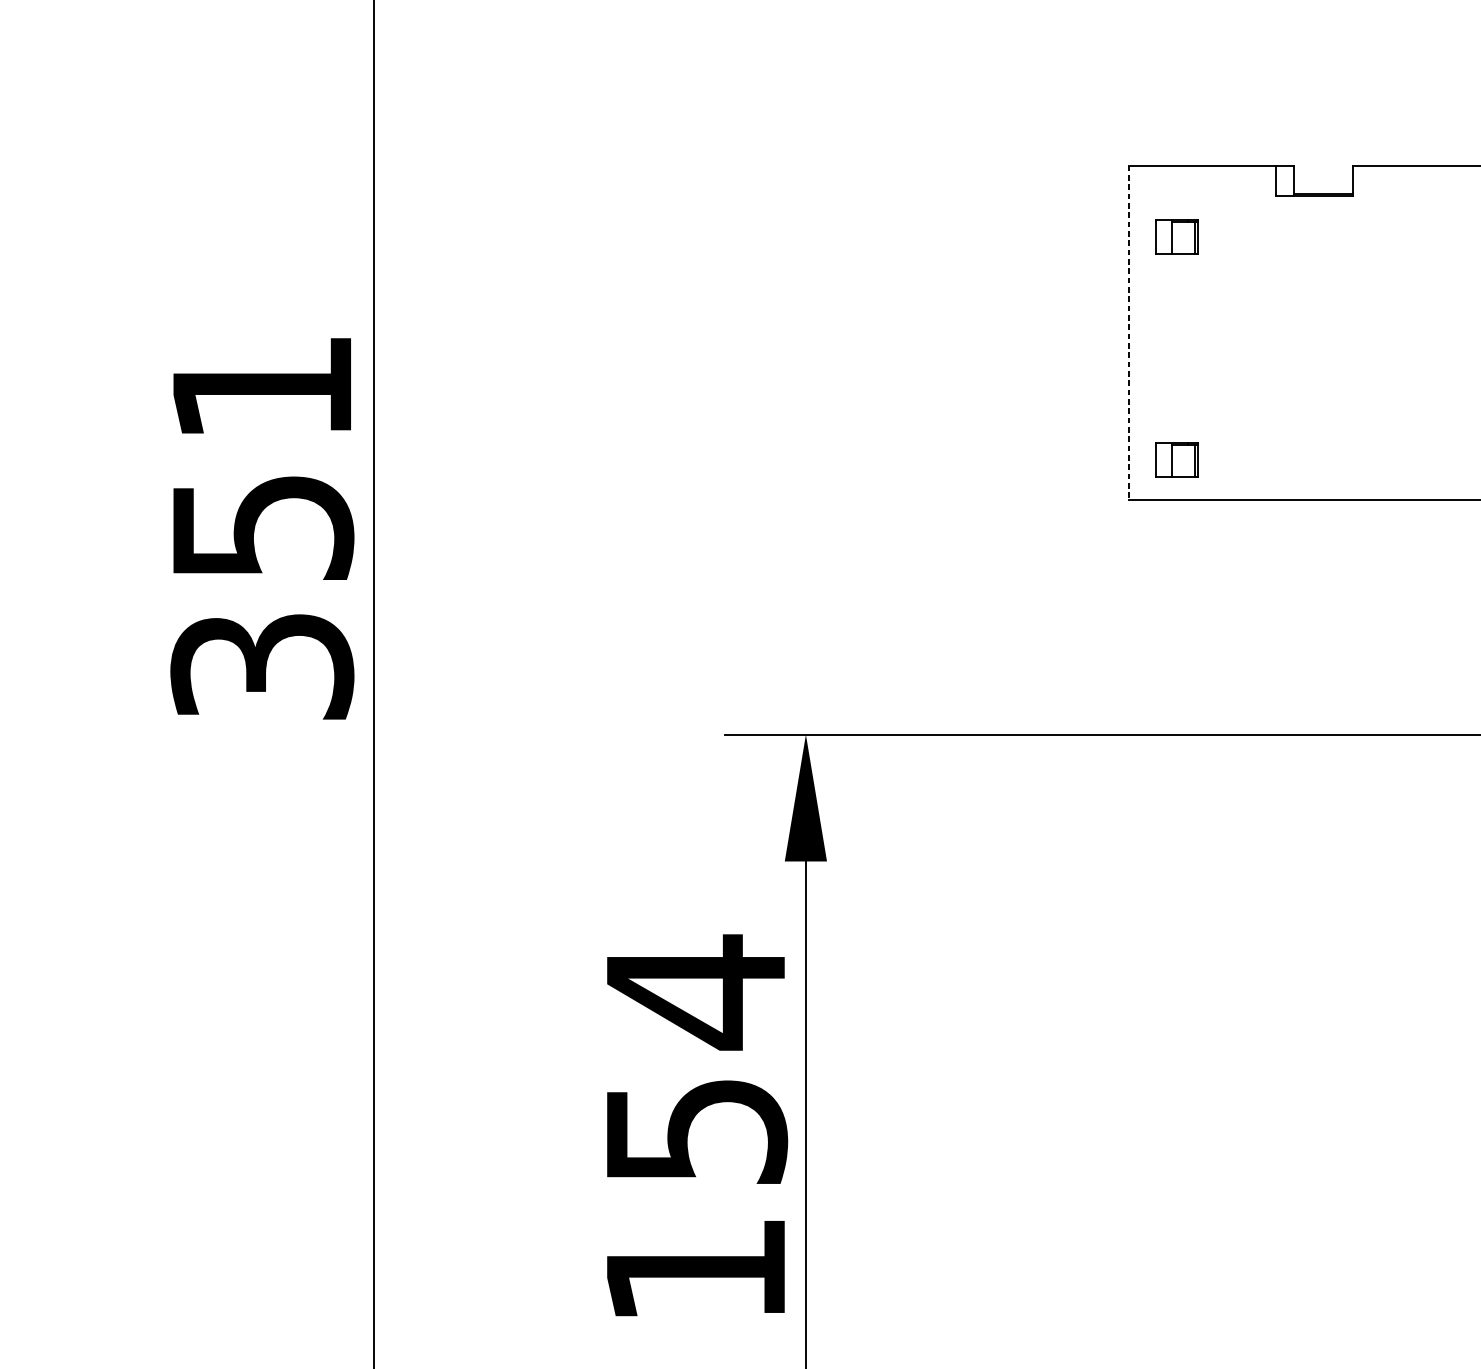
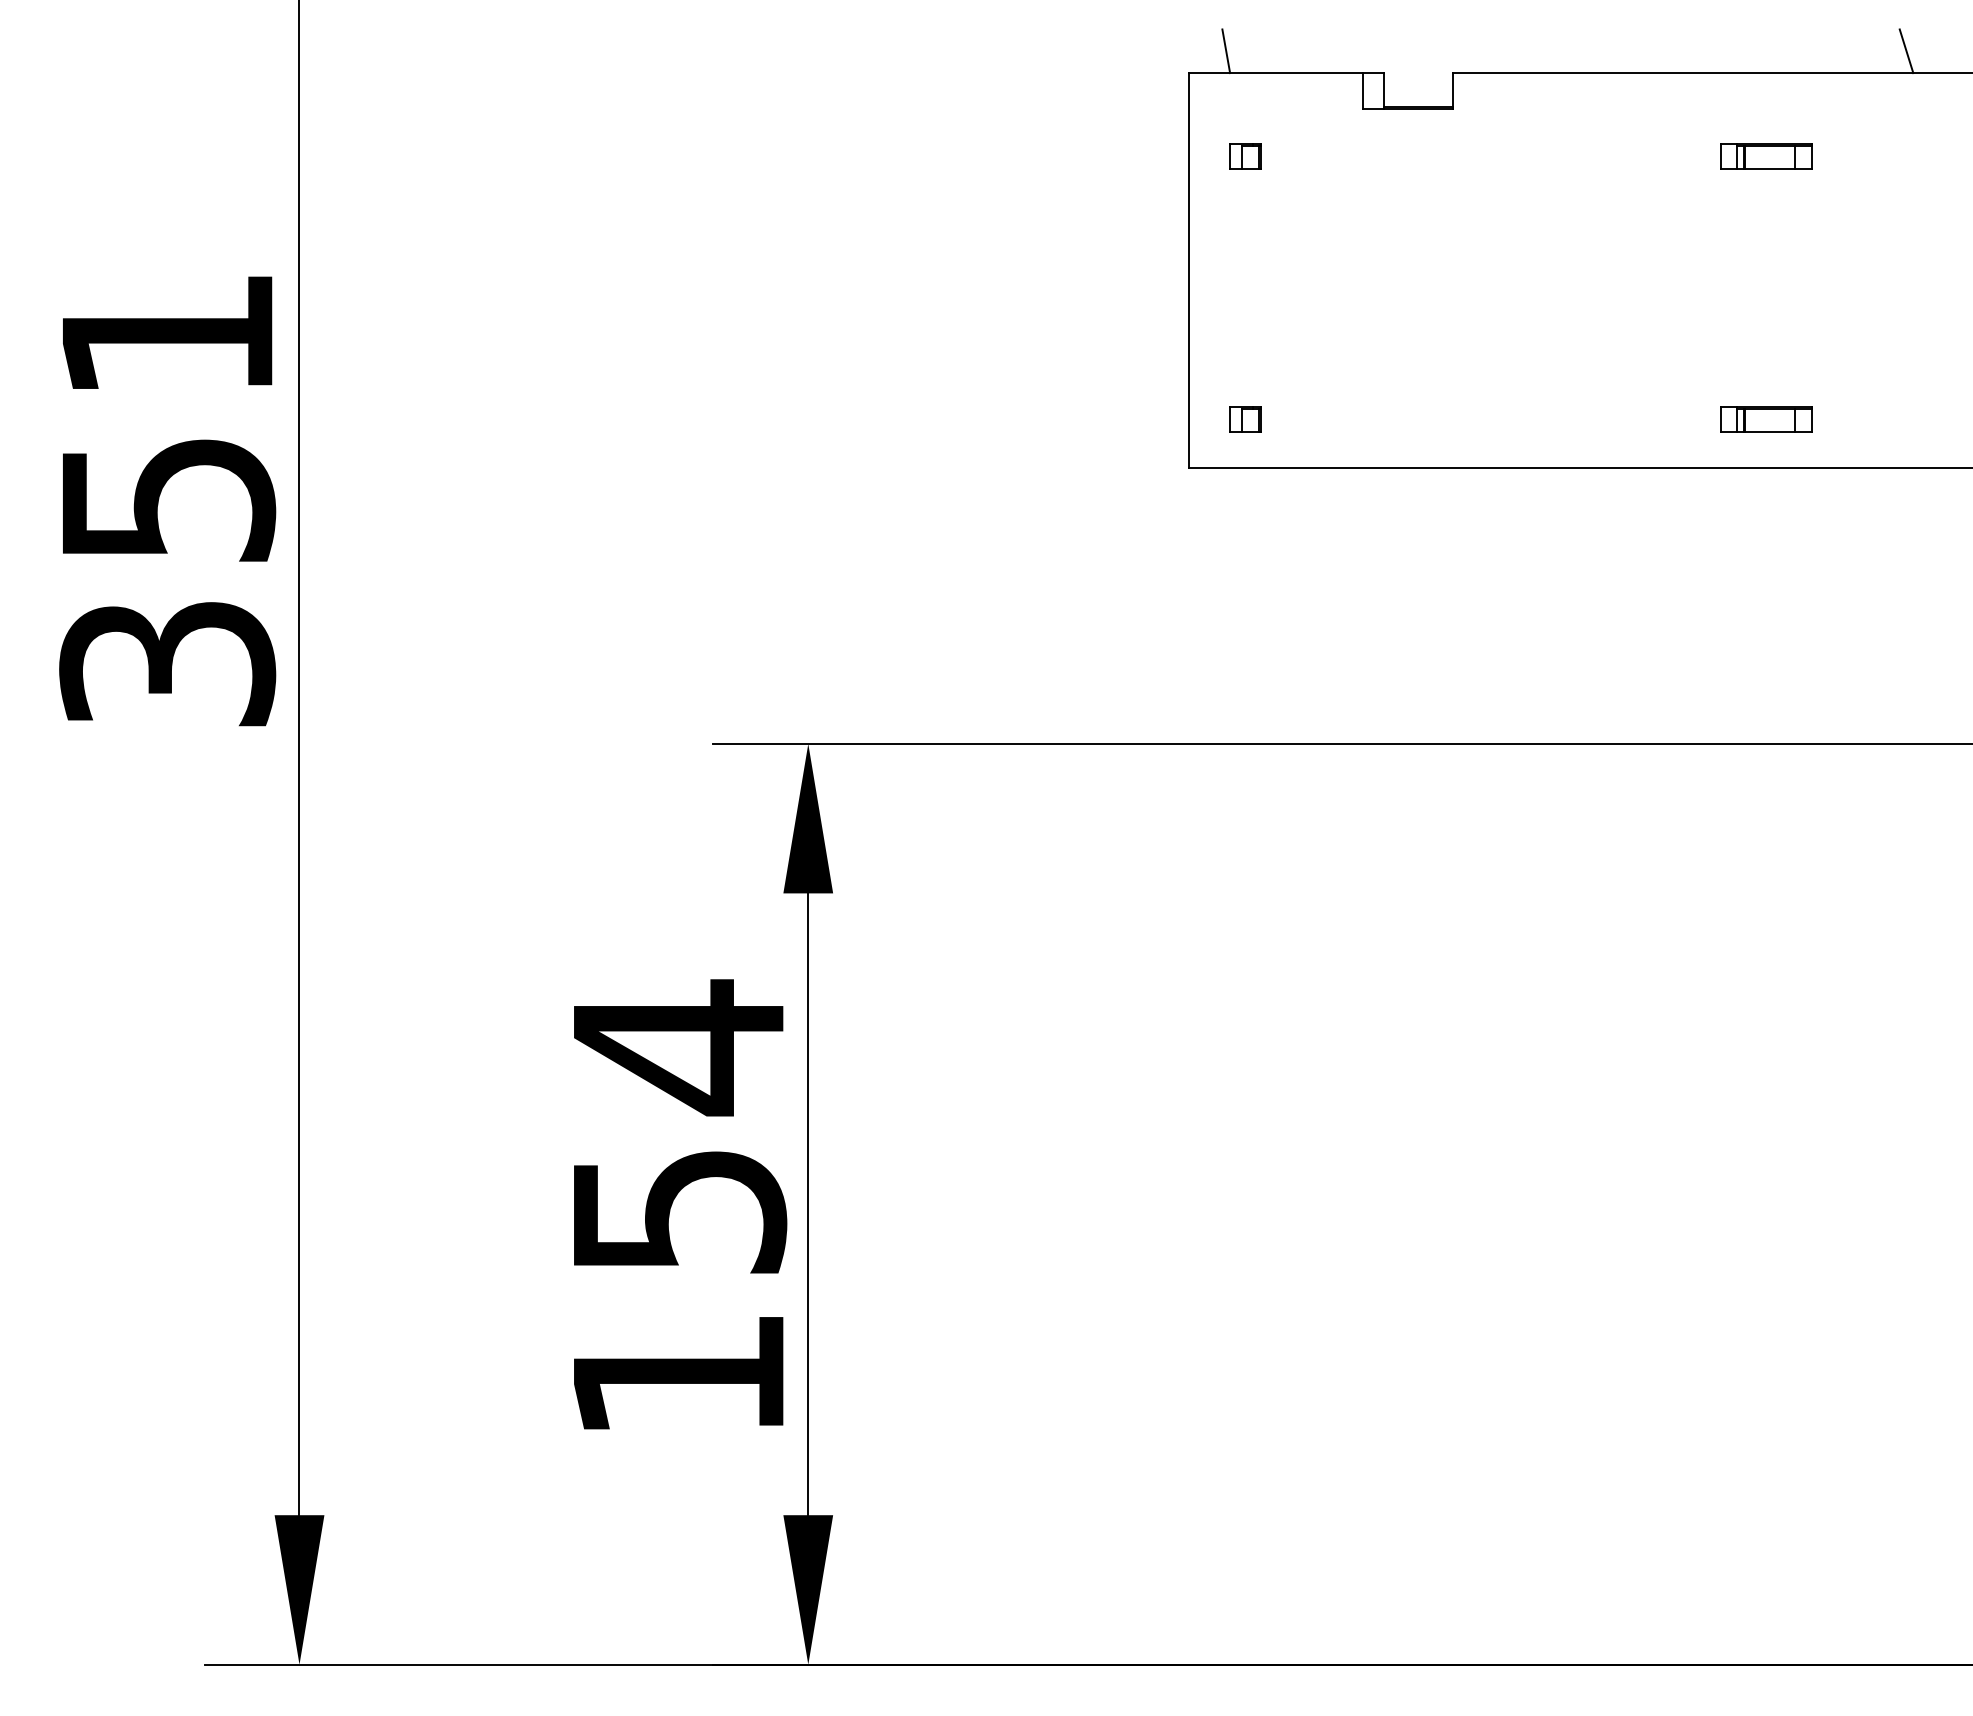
line: (1160, 147) -> (1226, 51), added
part: (1176, 236) -> (1245, 156), size x0.62
line: (1129, 333) -> (1189, 270), dashed -> solid
part: (1176, 459) -> (1245, 419), size x0.62

